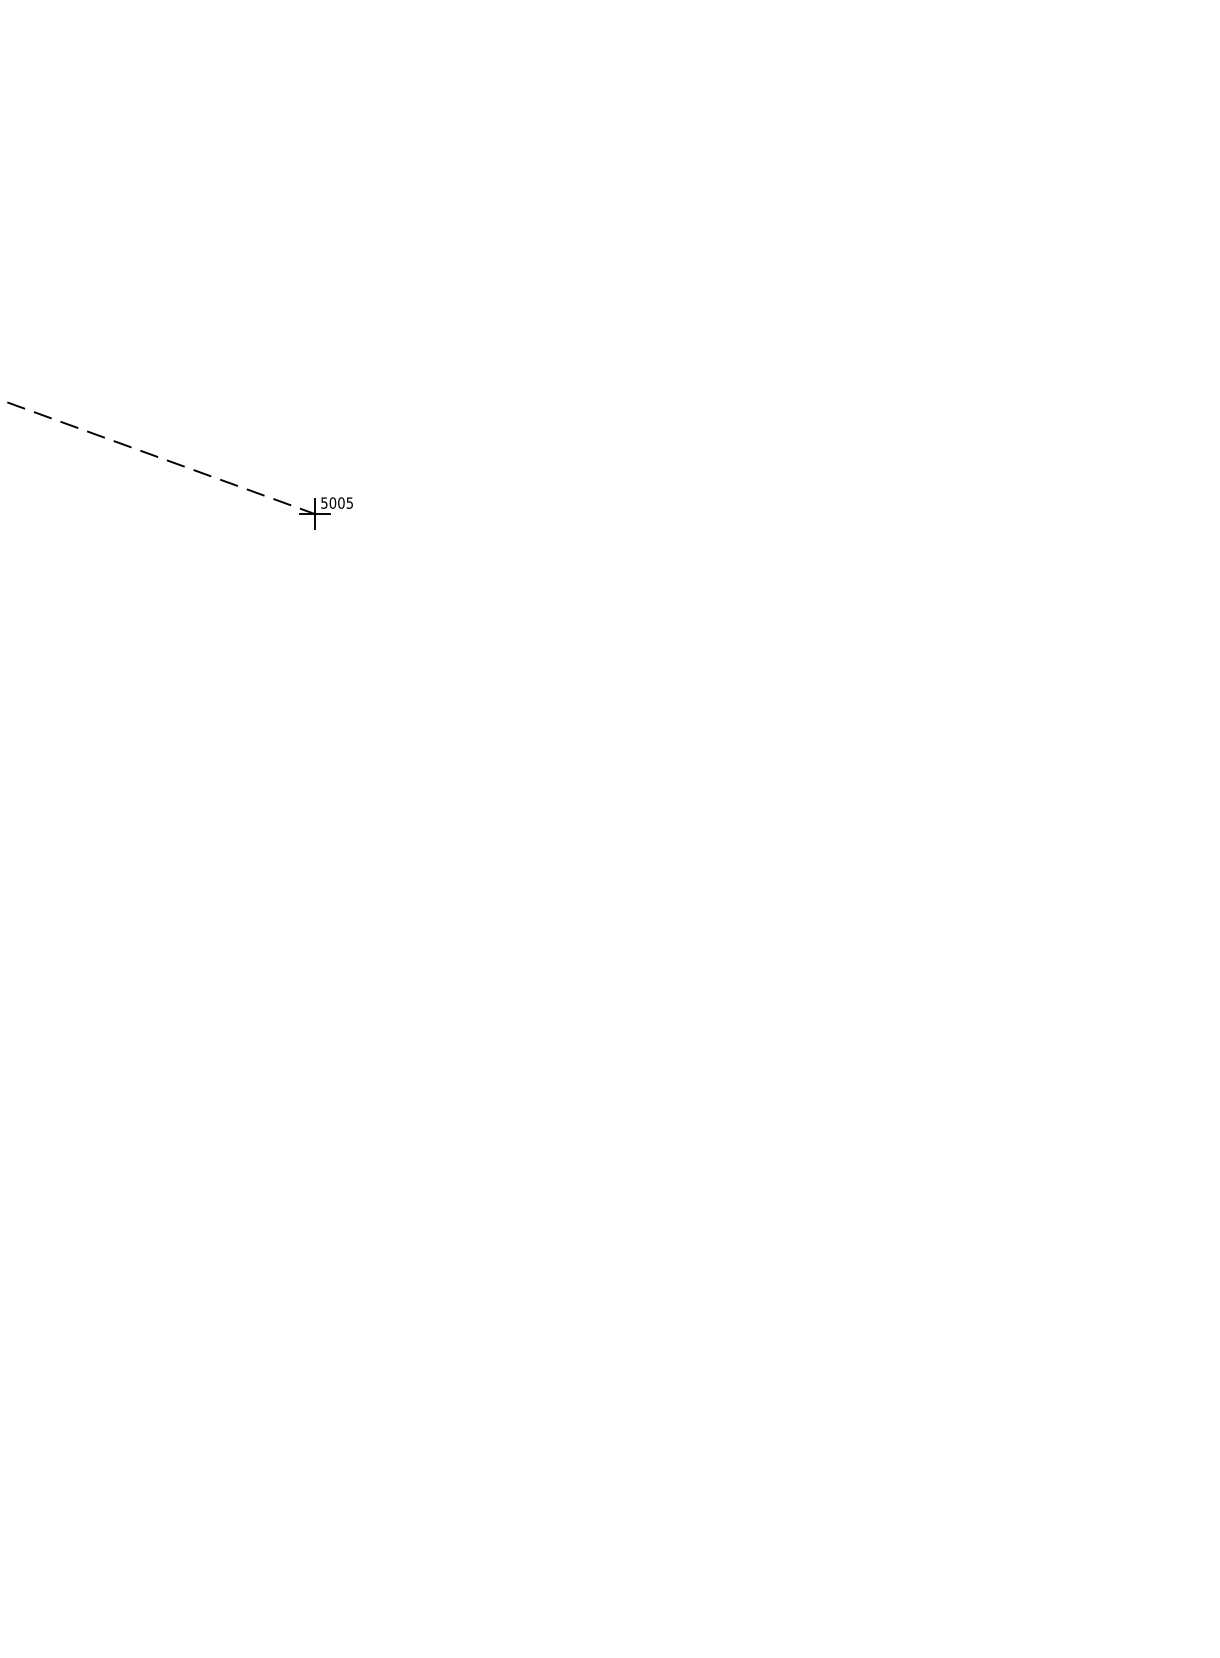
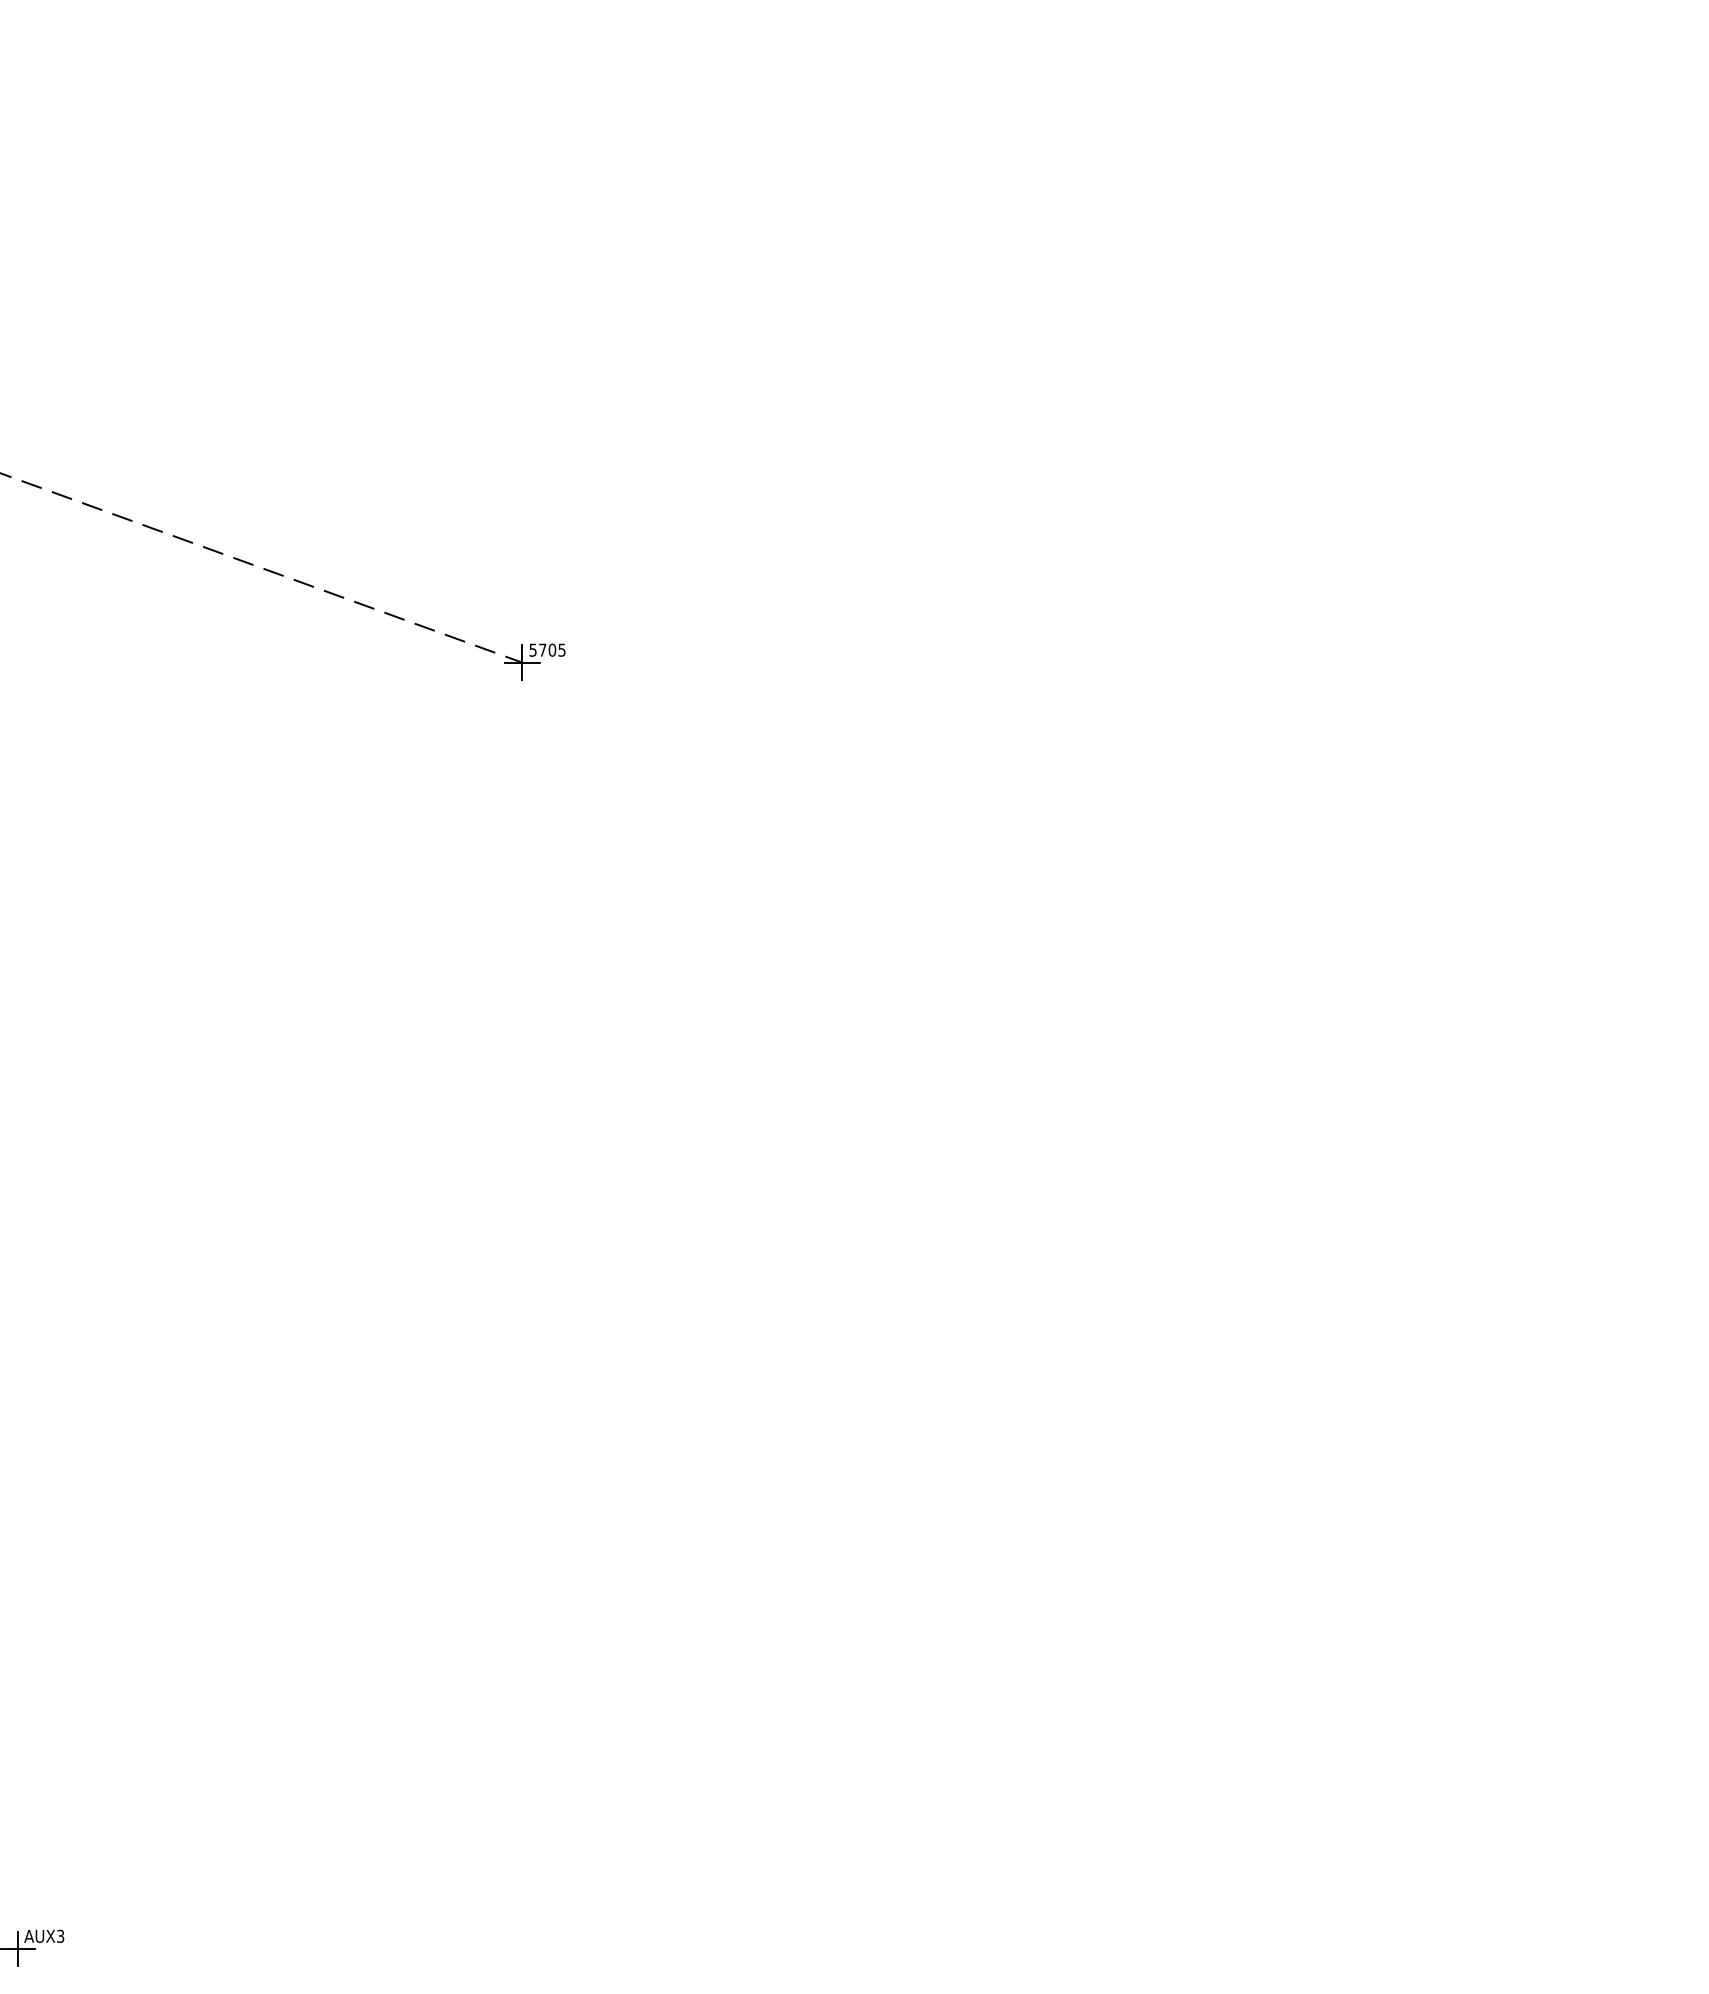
text: (332, 502) -> (542, 649), 5005 -> 5705

